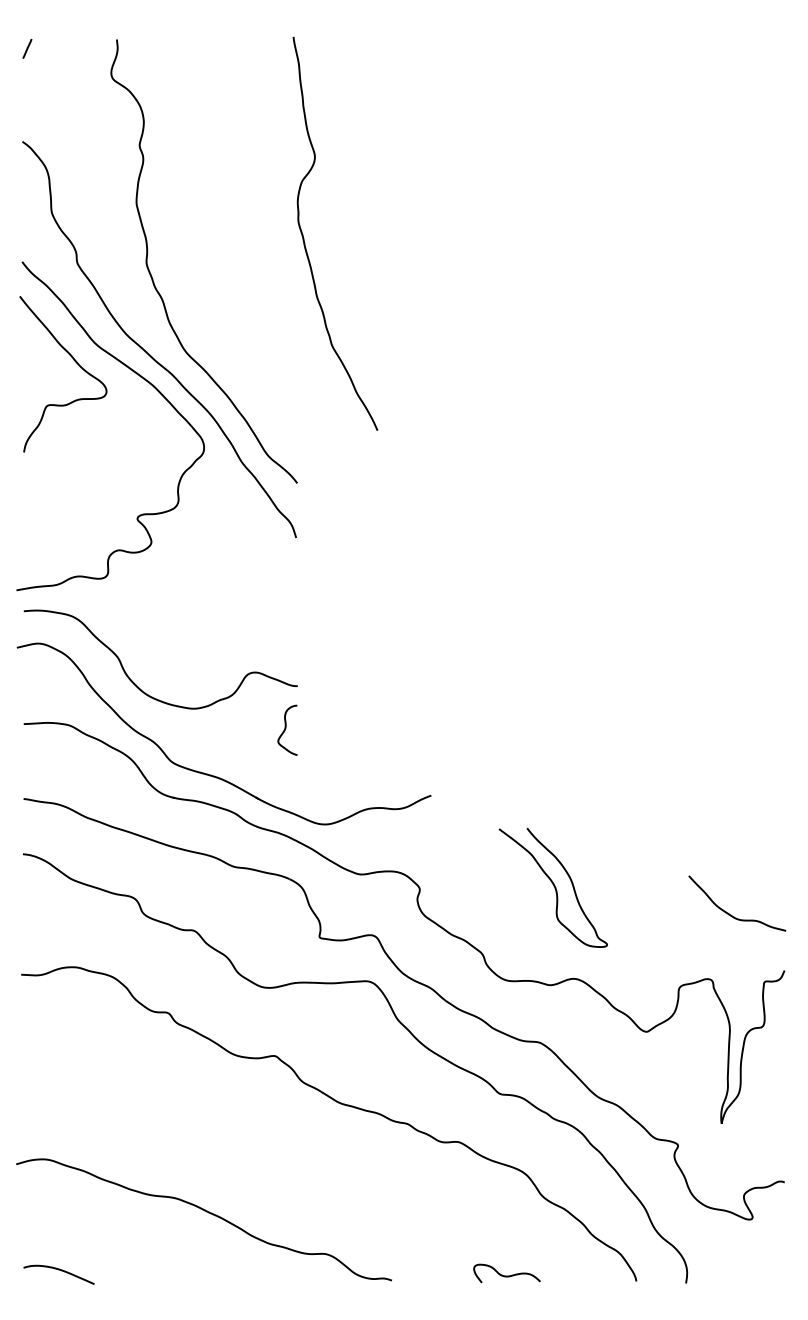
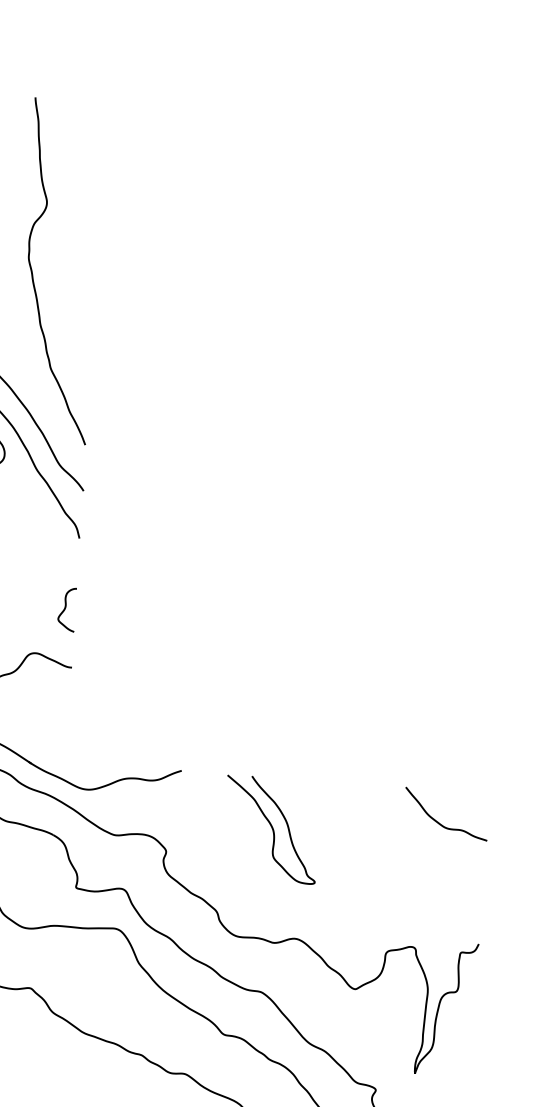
curve: (304, 238) -> (33, 273), moved
curve: (286, 728) -> (66, 608), moved
curve: (553, 886) -> (271, 828), moved
curve: (731, 914) -> (440, 823), moved

